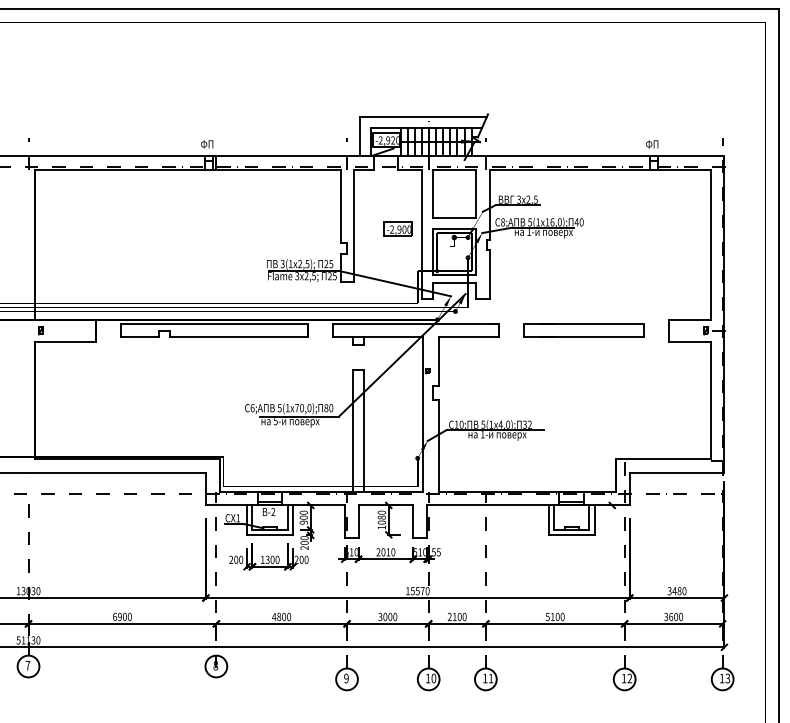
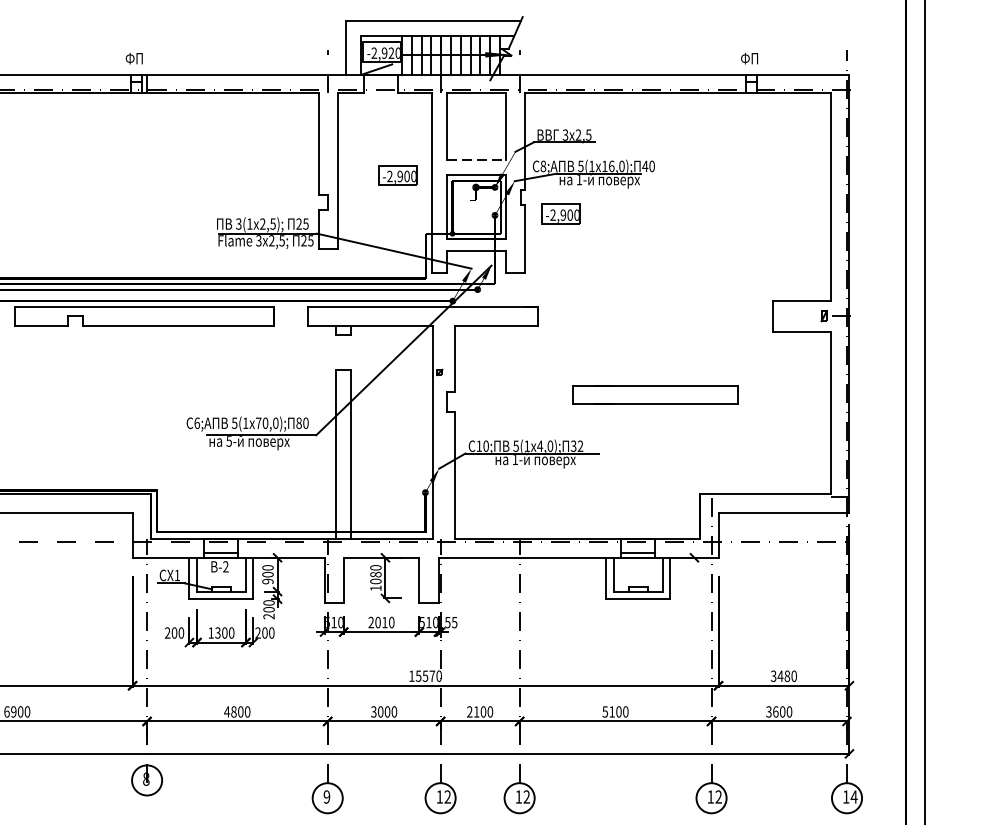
line: (454, 218) -> (476, 161), solid -> dashed
part: (515, 256) -> (560, 213), added
part: (583, 330) -> (654, 394), moved
text: (433, 678) -> (447, 796), 10 -> 12
text: (490, 678) -> (526, 796), 11 -> 12
text: (727, 678) -> (853, 796), 13 -> 14

